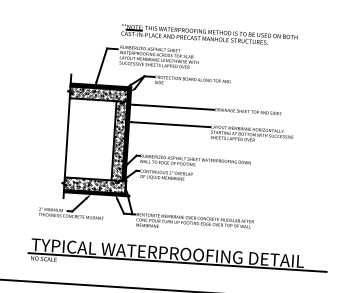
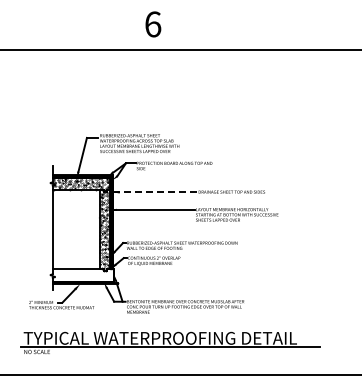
part: (209, 35) -> (188, 118), removed
line: (172, 107) -> (155, 192), solid -> dashed
hatch: (94, 185) -> (82, 275), removed

